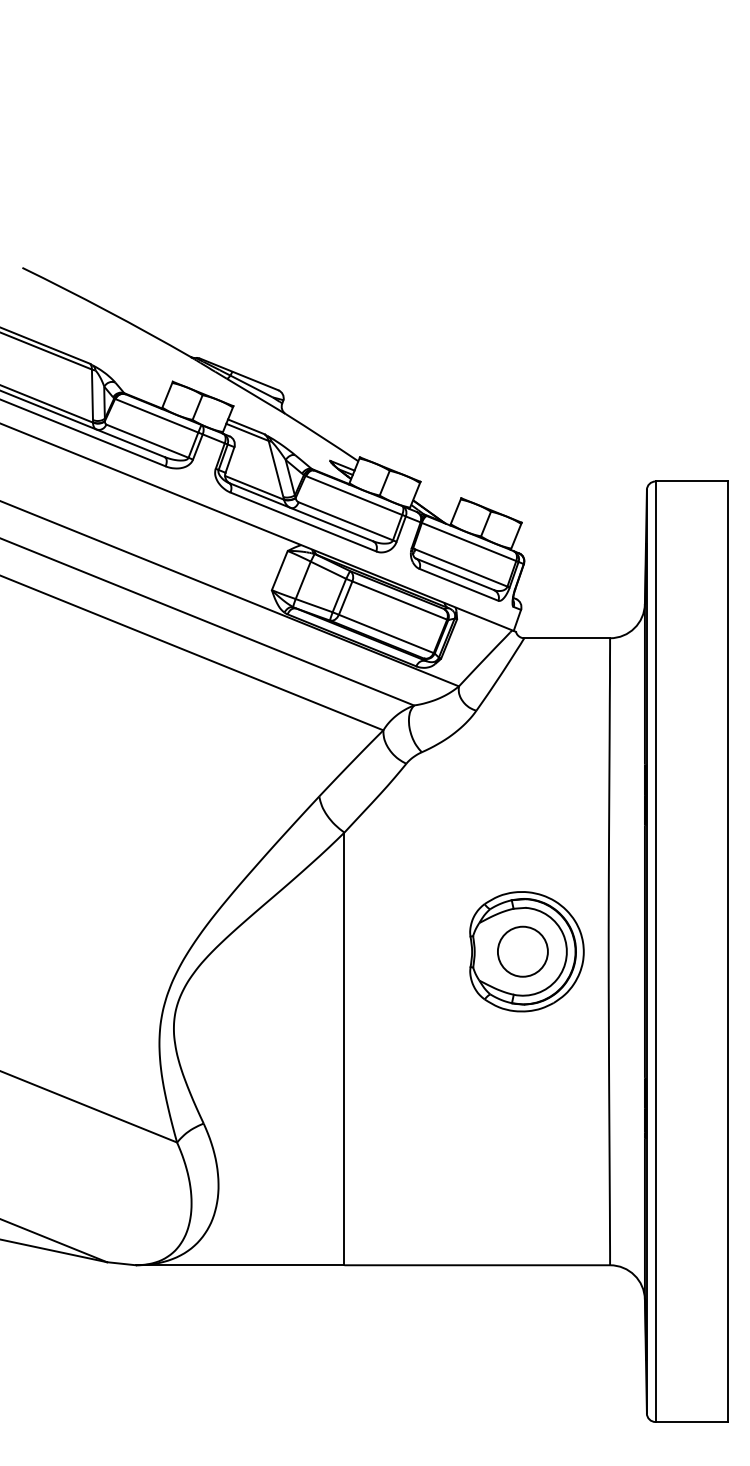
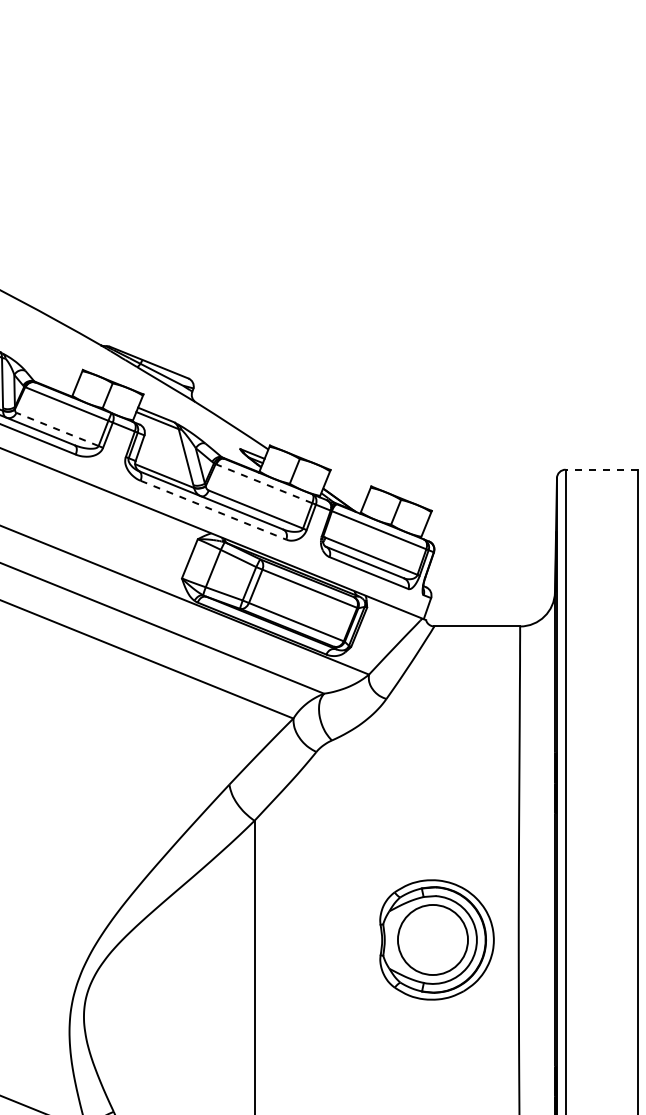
line: (147, 441) -> (57, 429), solid -> dashed
line: (691, 481) -> (601, 469), solid -> dashed
line: (354, 495) -> (264, 483), solid -> dashed
line: (303, 522) -> (213, 510), solid -> dashed
circle: (522, 951) -> (432, 939), size x1.4

